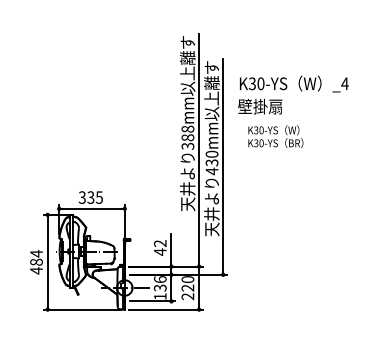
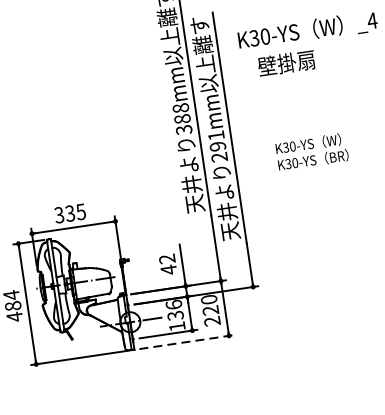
text: (260, 106) -> (286, 63), moved
text: (275, 136) -> (311, 151), moved
text: (211, 162) -> (217, 146), 430mm -> 291mm
line: (166, 309) -> (187, 341), solid -> dashed

